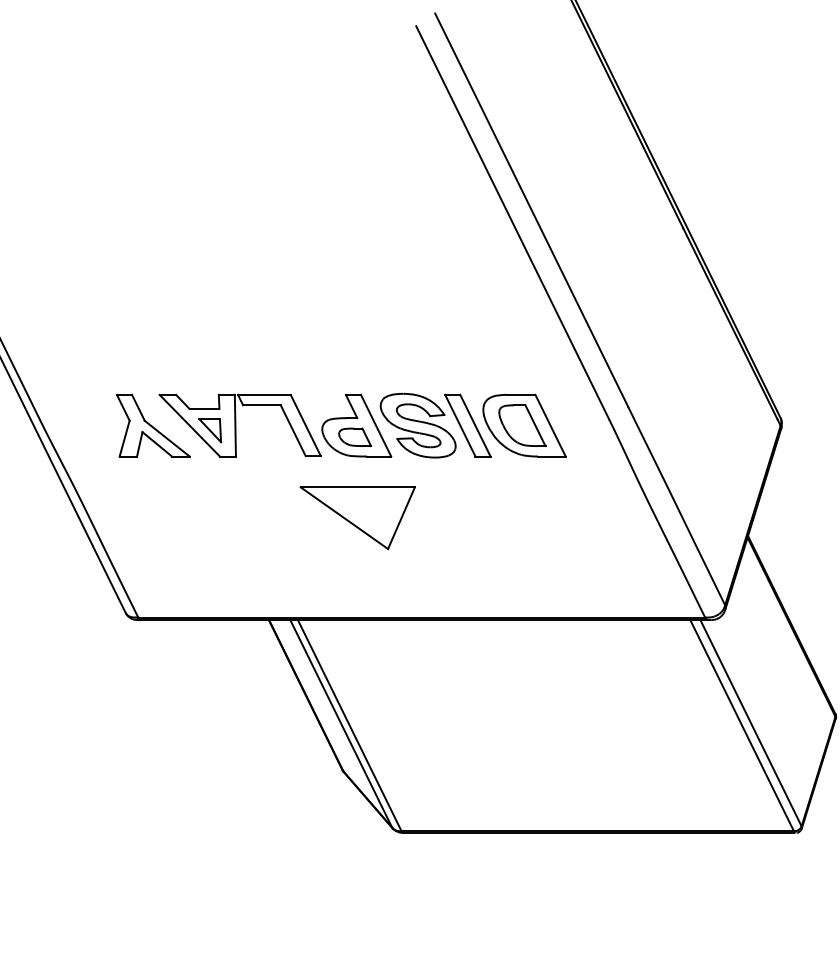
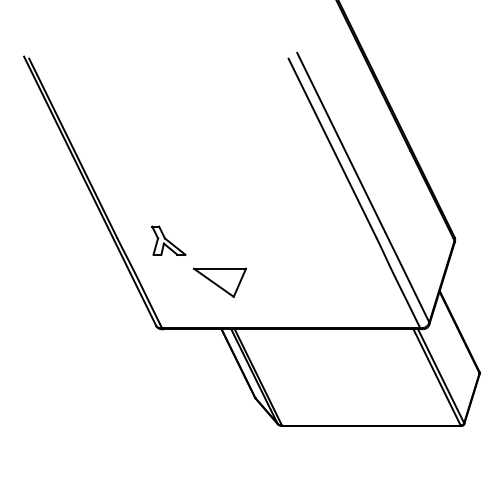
part: (361, 425) -> (263, 240), removed
part: (356, 517) -> (219, 282), moved

